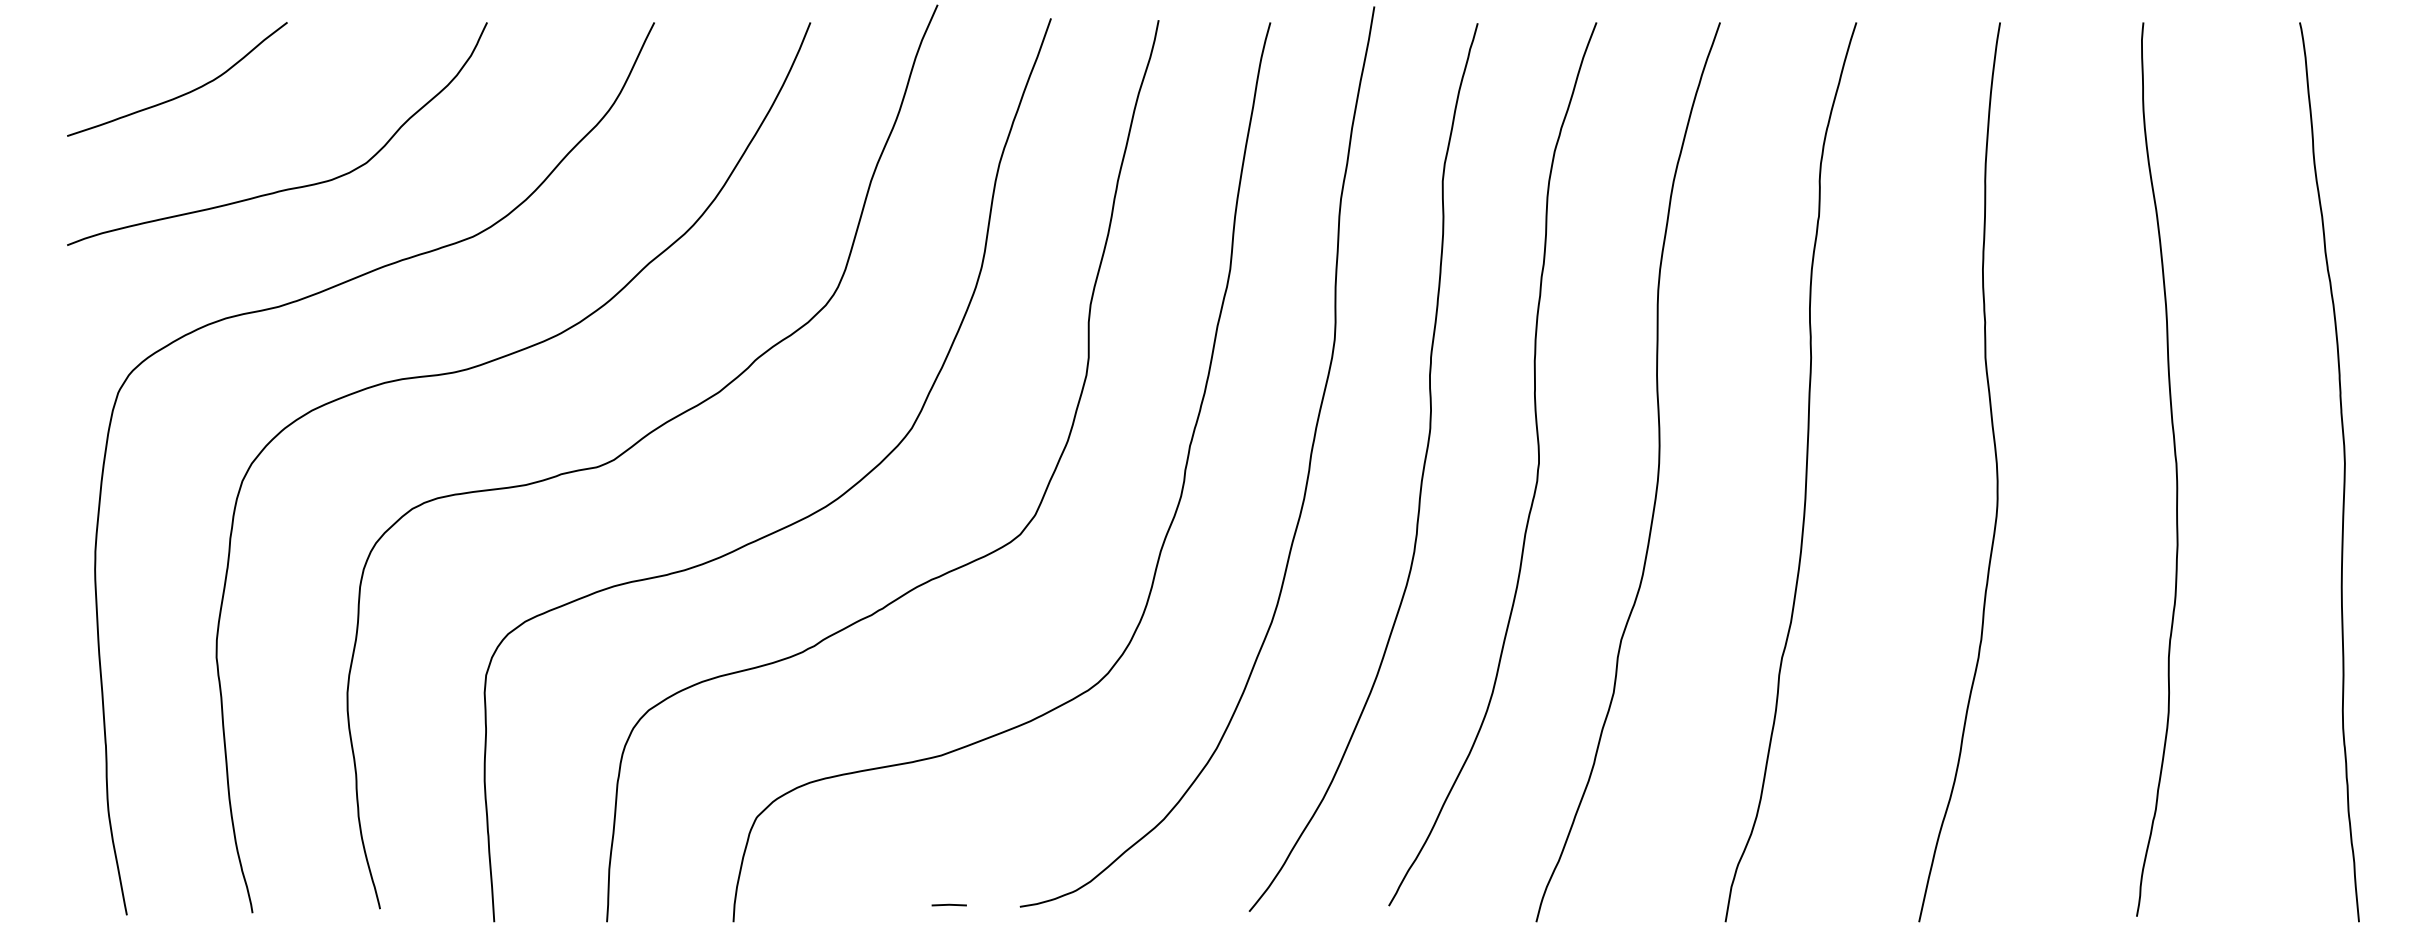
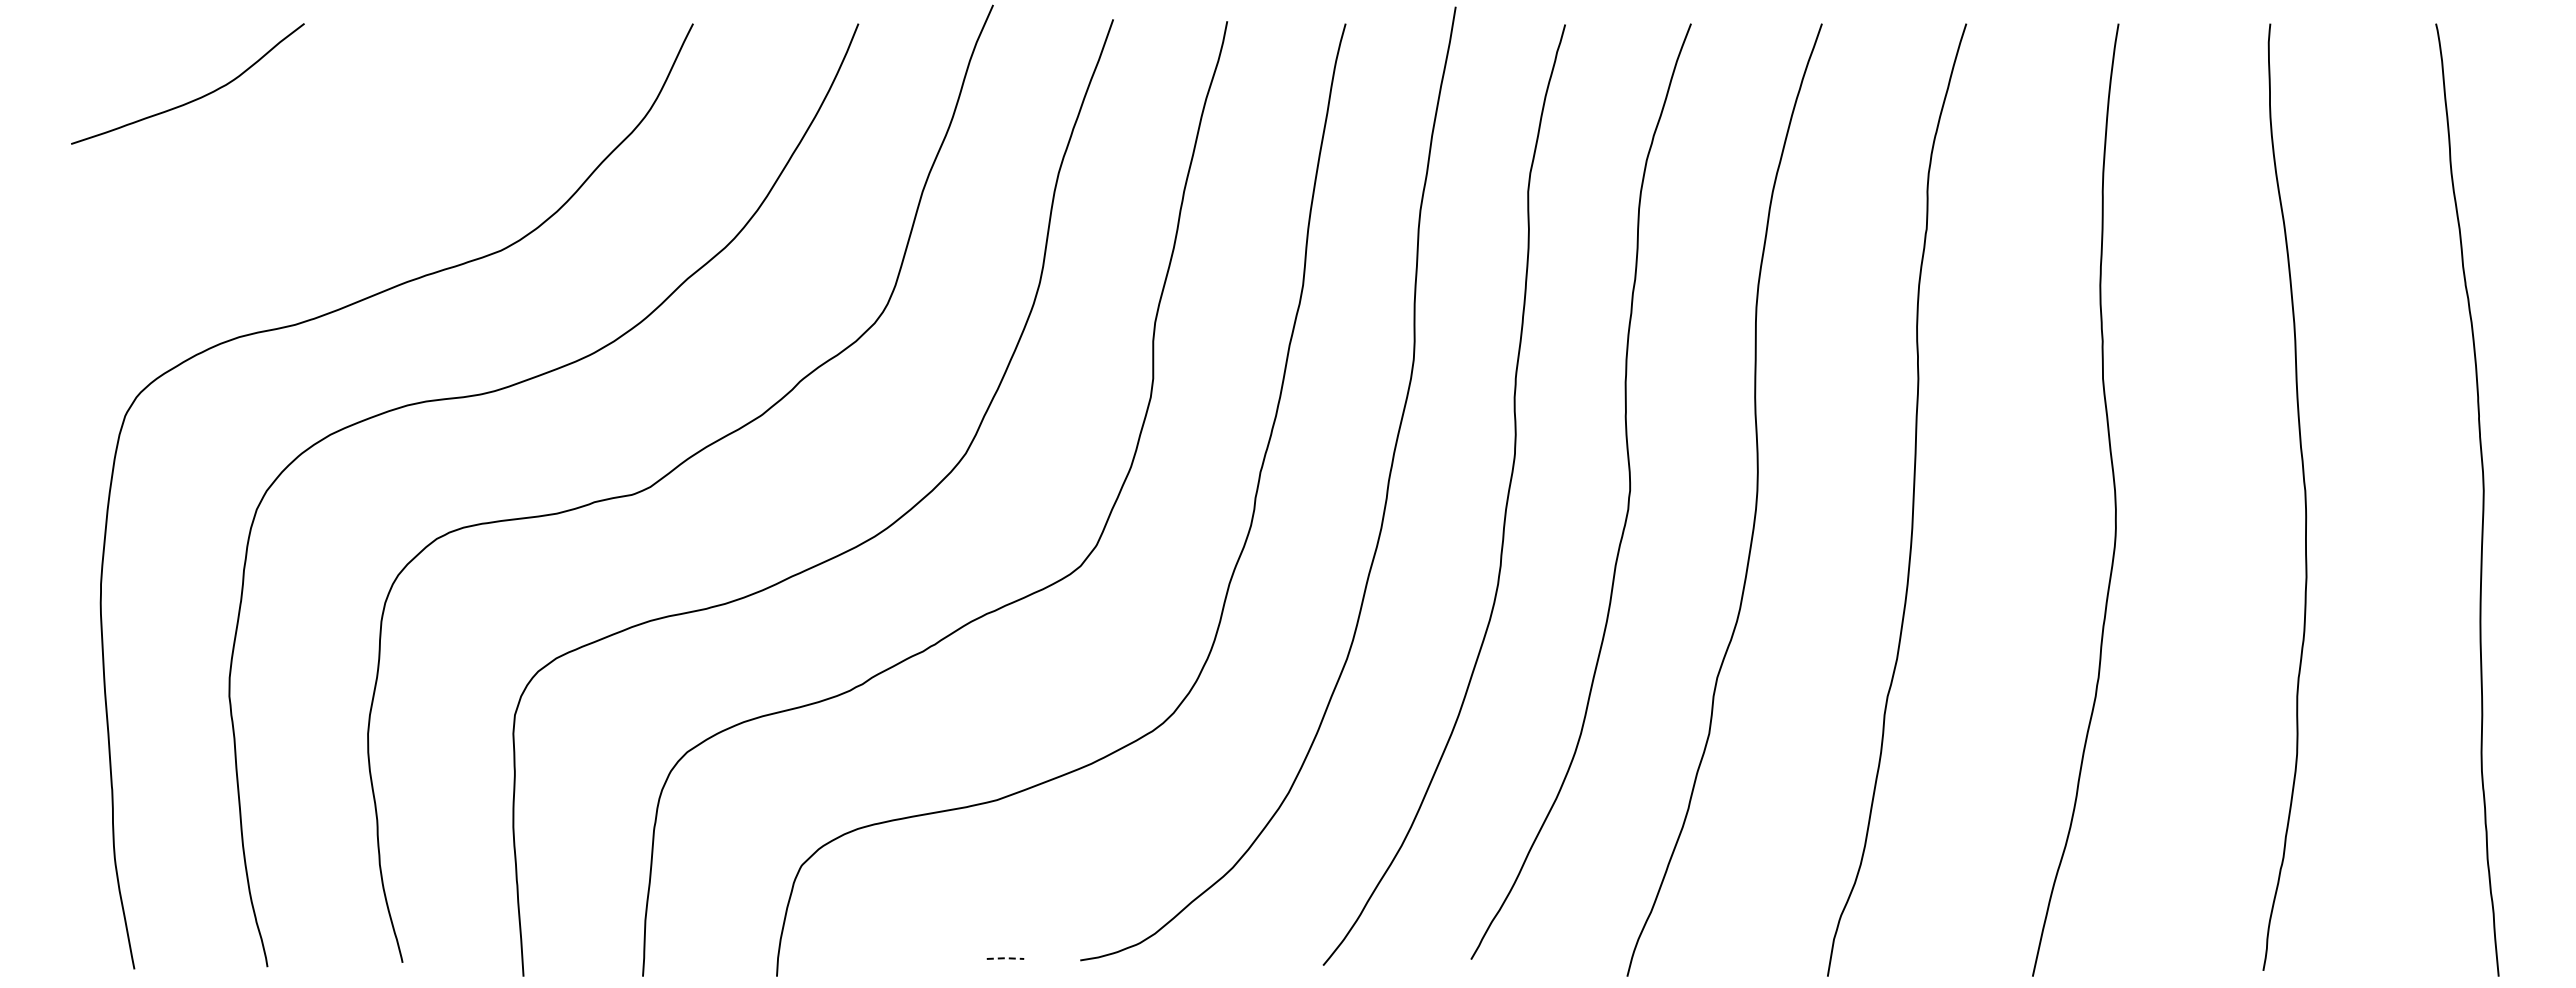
curve: (287, 188) -> (304, 199), removed
line: (949, 905) -> (1005, 958), solid -> dashed

